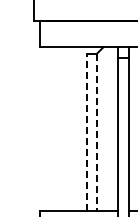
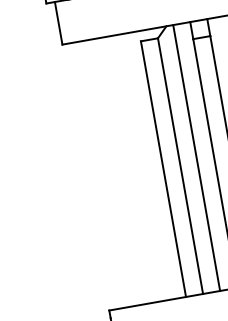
line: (107, 128) -> (196, 157), added
line: (86, 132) -> (163, 169), dashed -> solid
line: (97, 132) -> (181, 166), dashed -> solid

